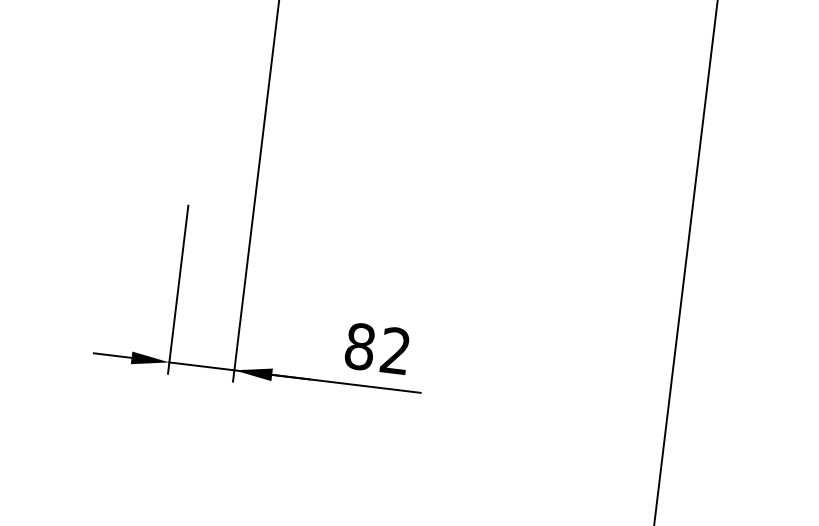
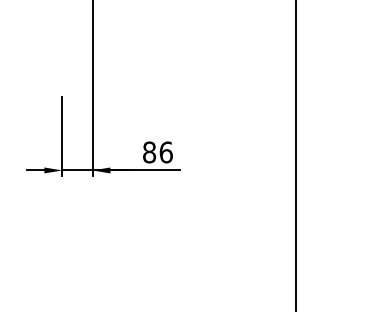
text: (394, 350) -> (165, 152), 82 -> 86

